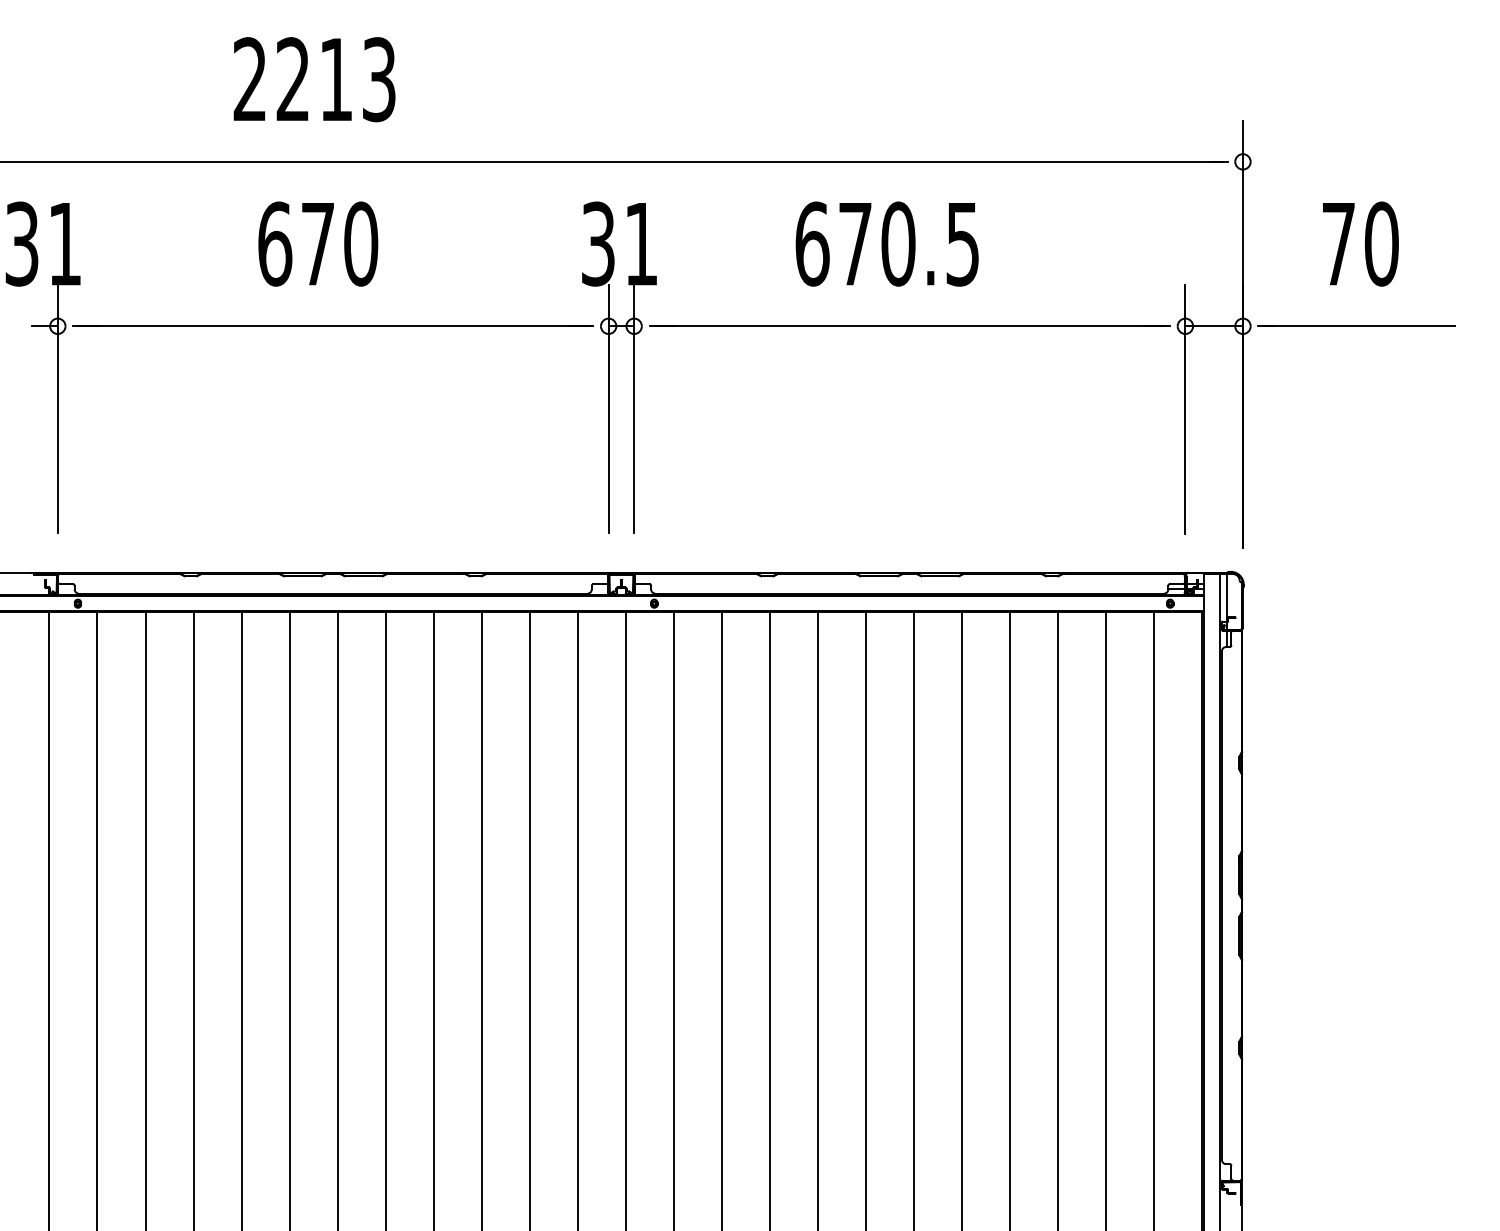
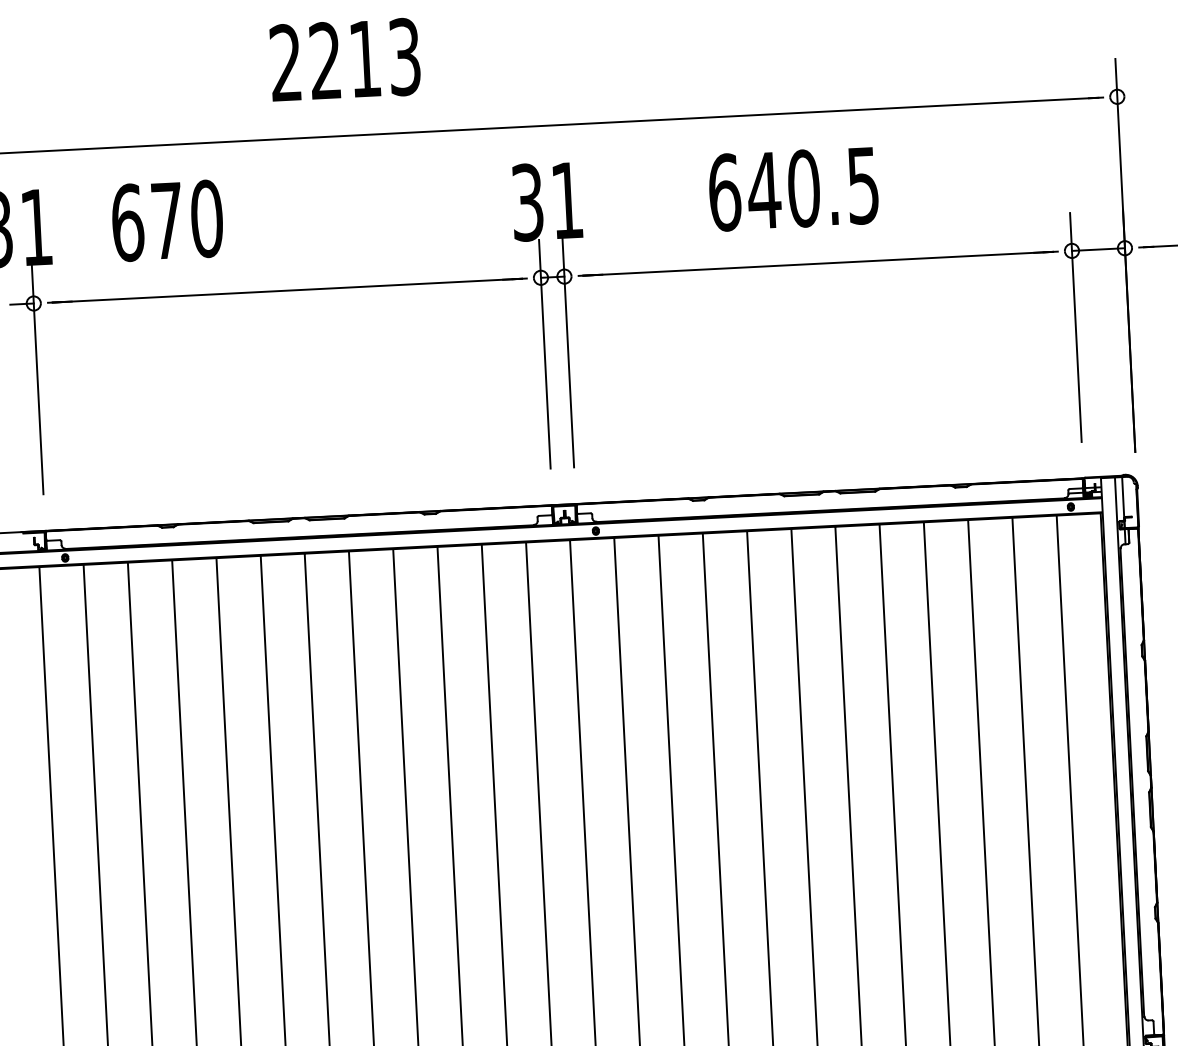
text: (314, 79) -> (345, 59), moved
text: (318, 243) -> (167, 220), moved
text: (855, 244) -> (764, 190), 670.5 -> 640.5

